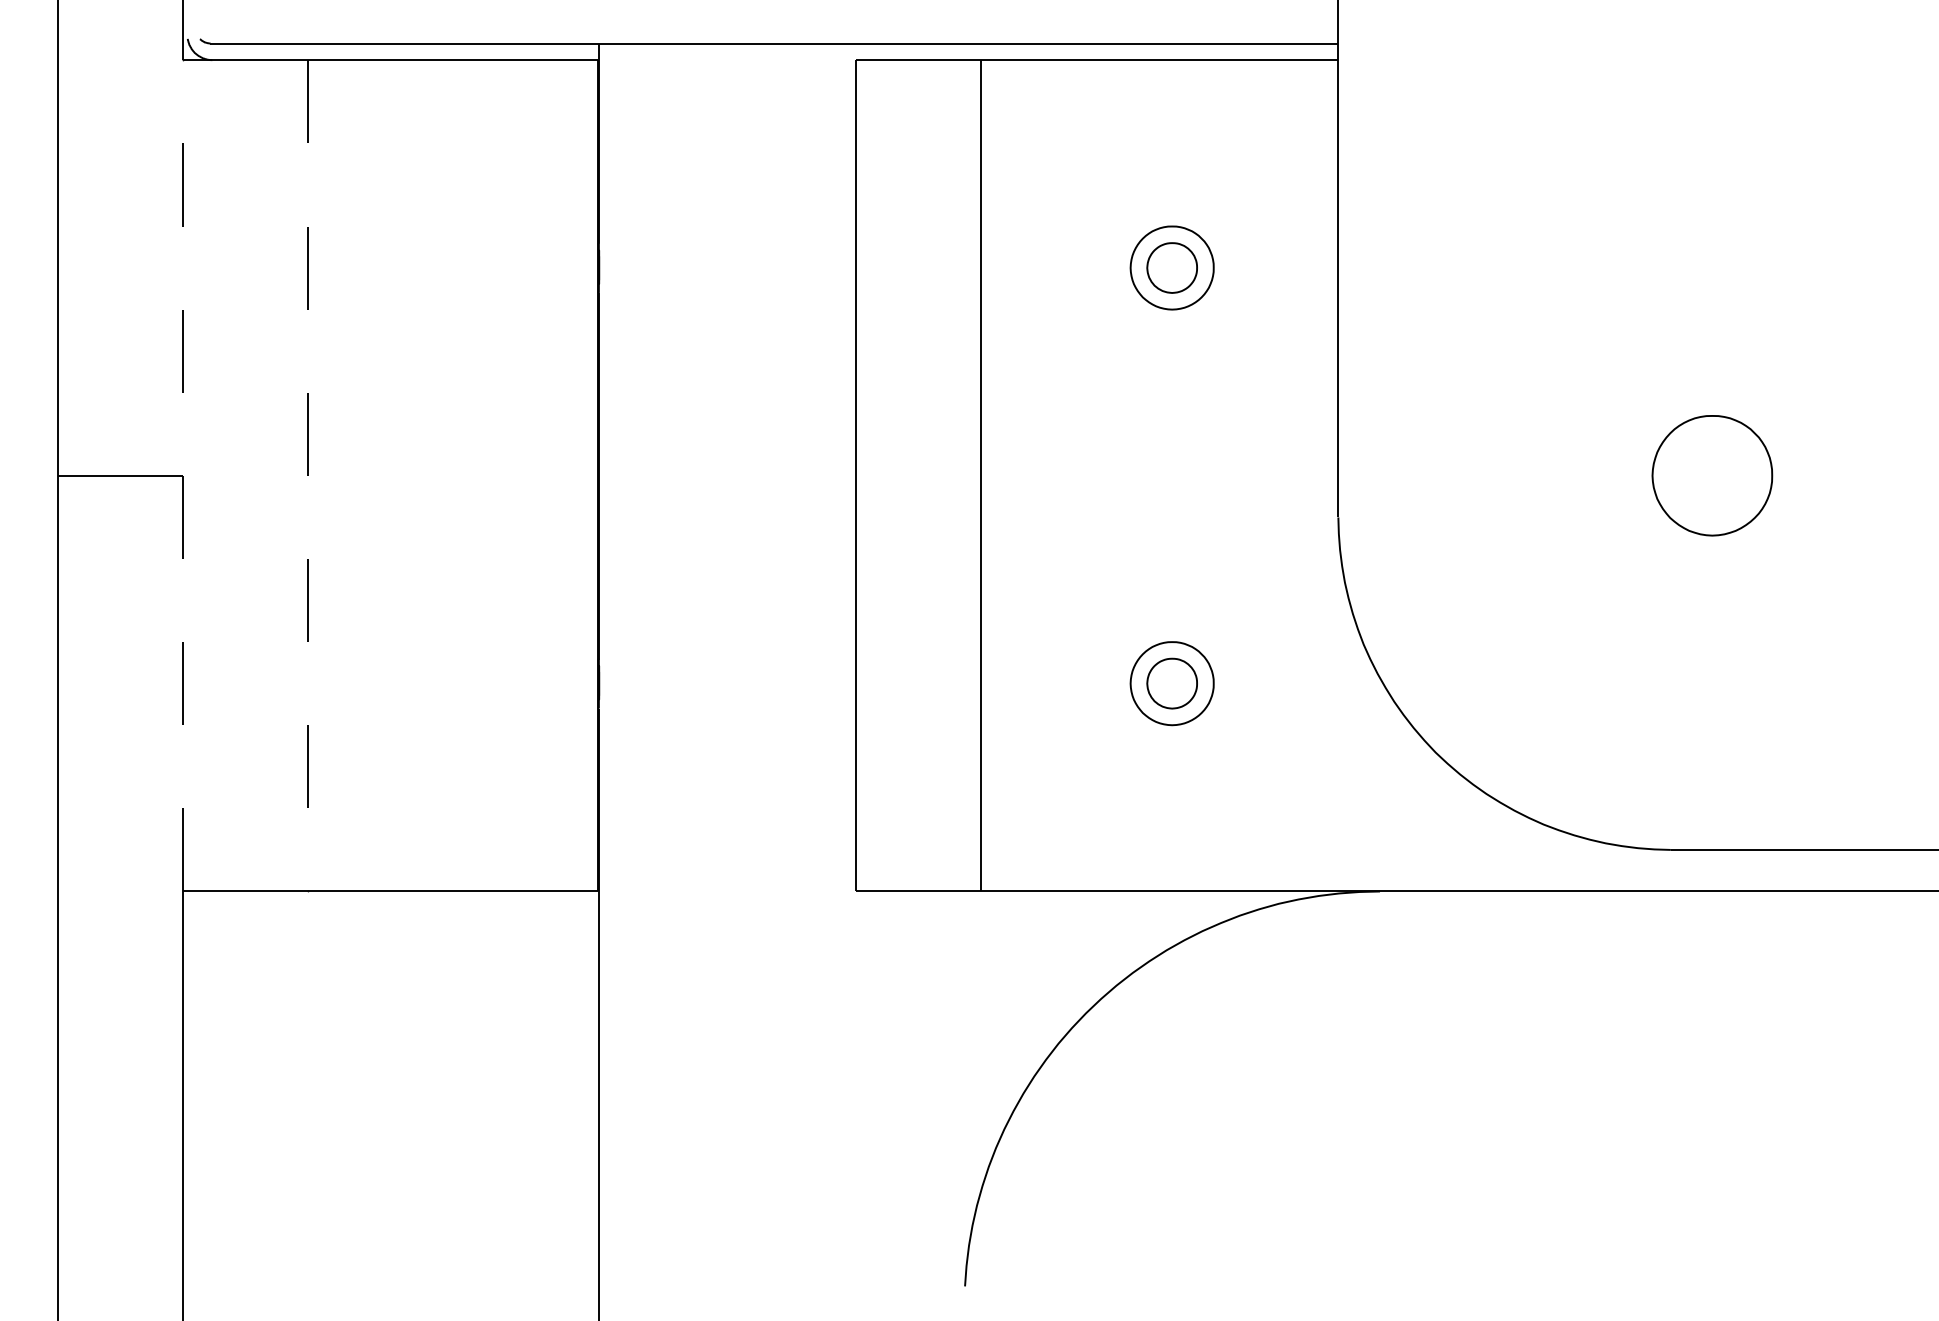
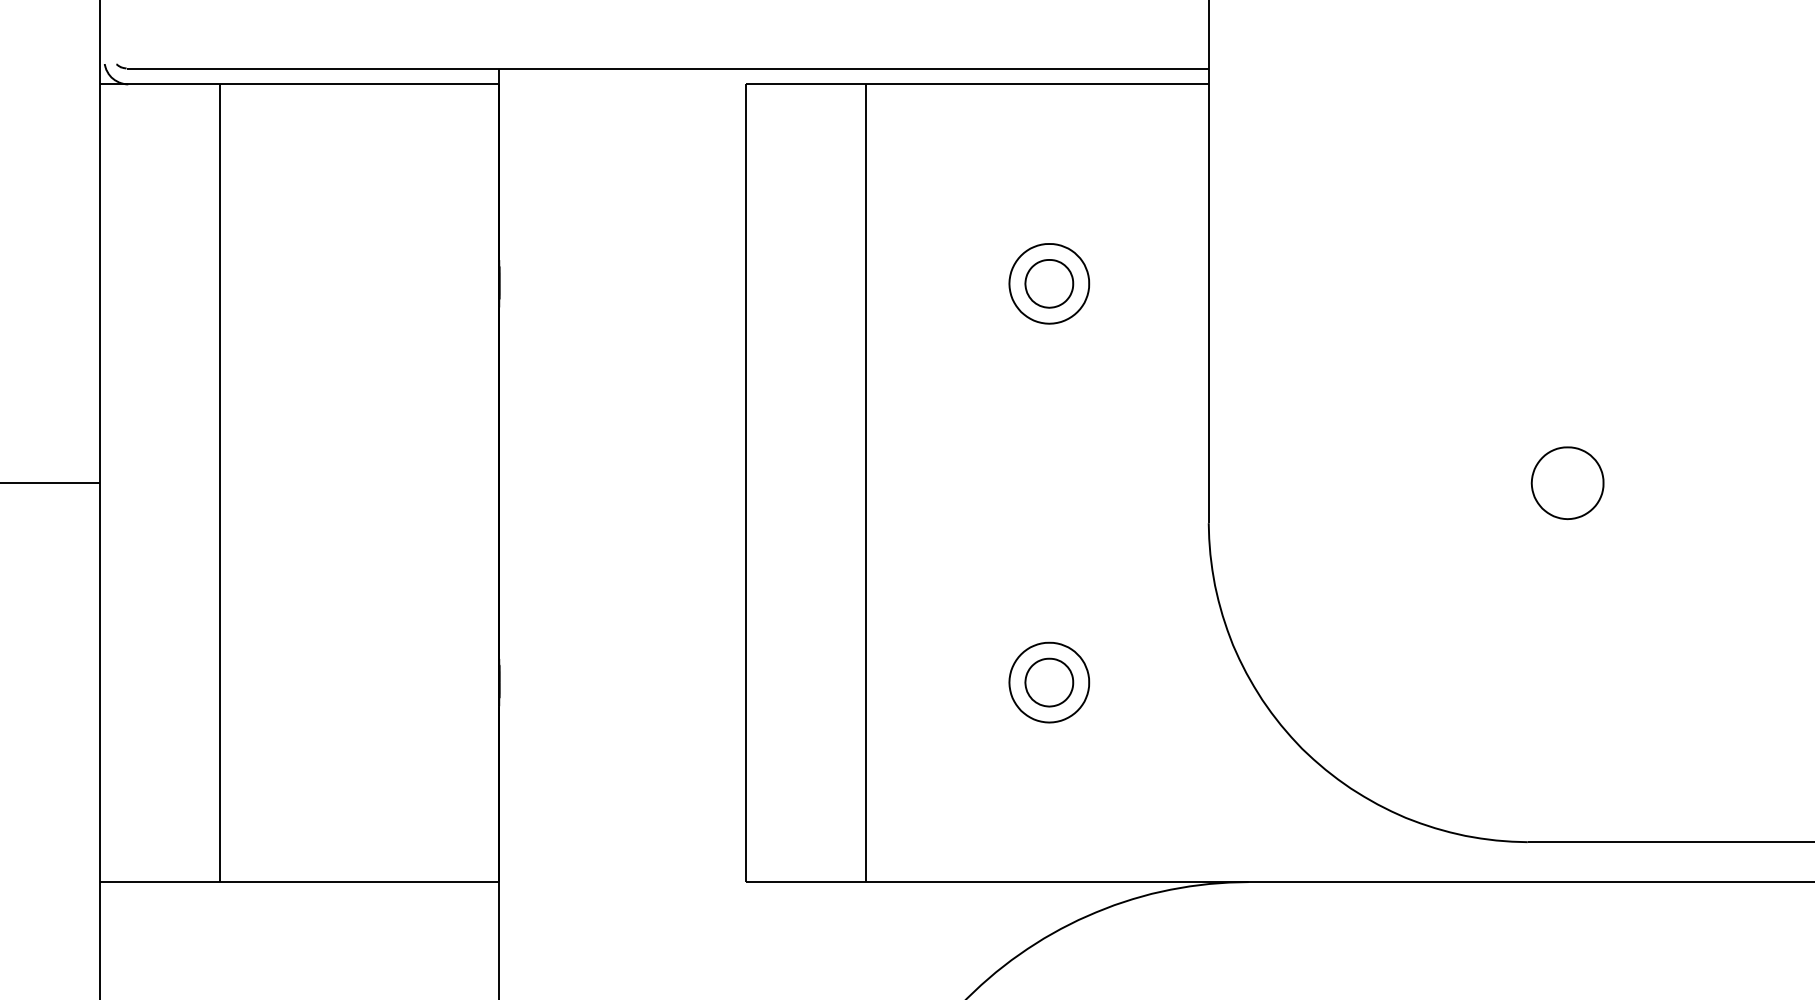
line: (182, 475) -> (99, 482), dashed -> solid
line: (307, 475) -> (219, 482), dashed -> solid
part: (1712, 475) -> (1567, 482), size x0.62

